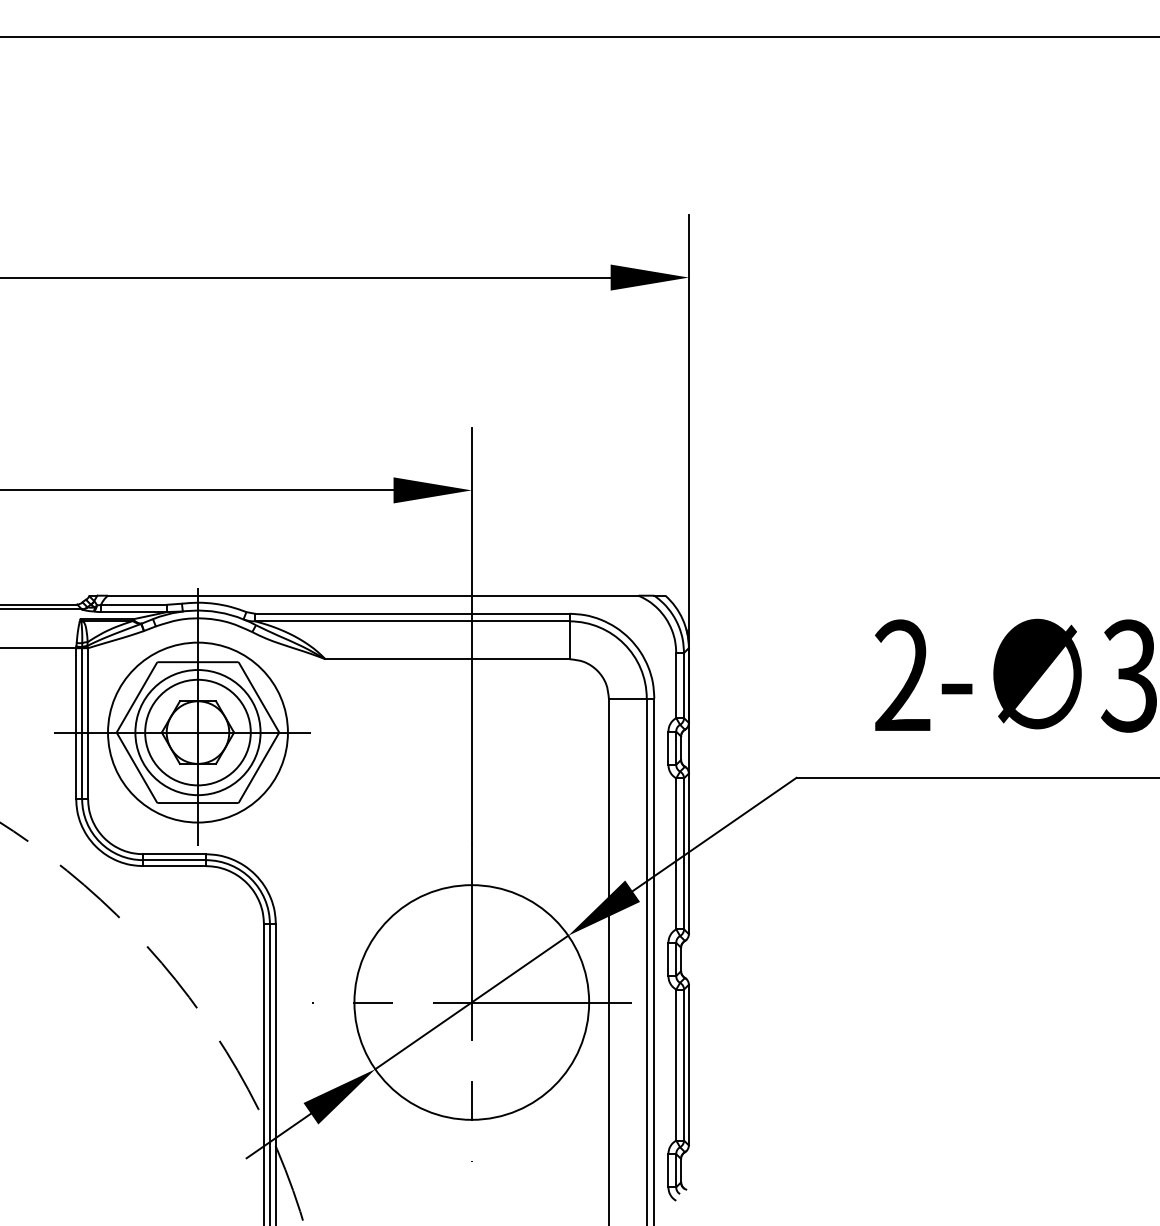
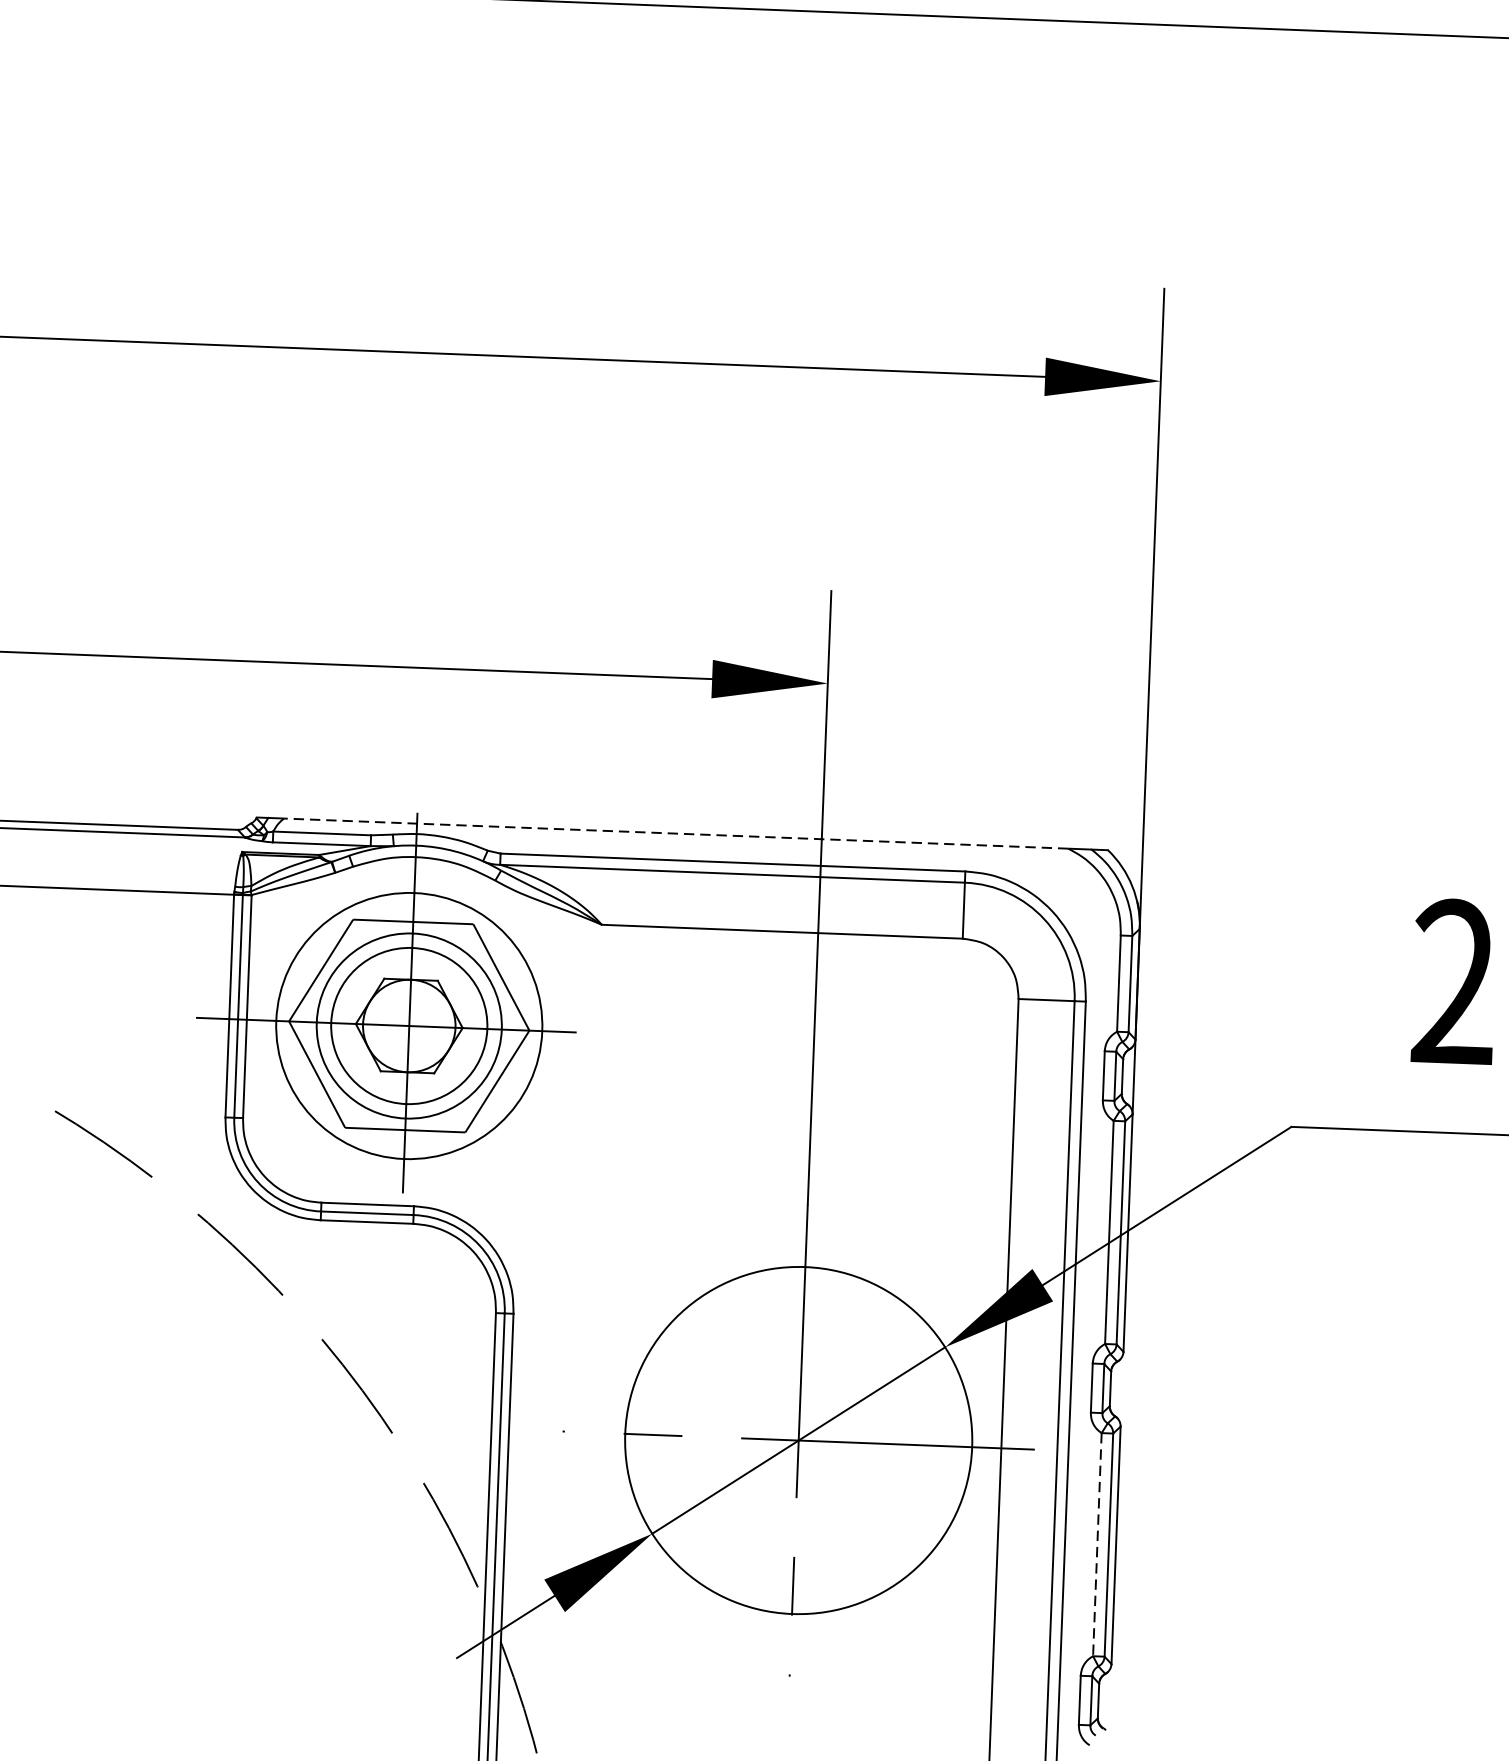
line: (372, 595) -> (675, 833), solid -> dashed
line: (676, 1065) -> (1097, 1545), solid -> dashed

